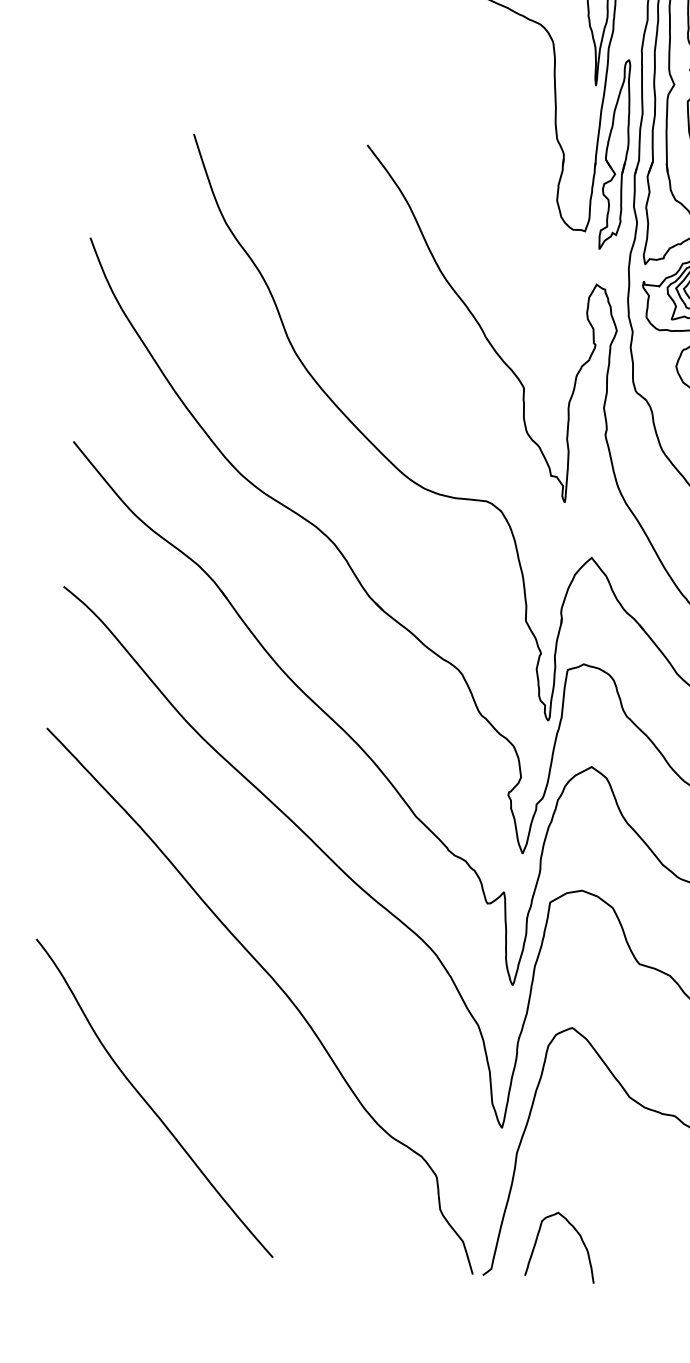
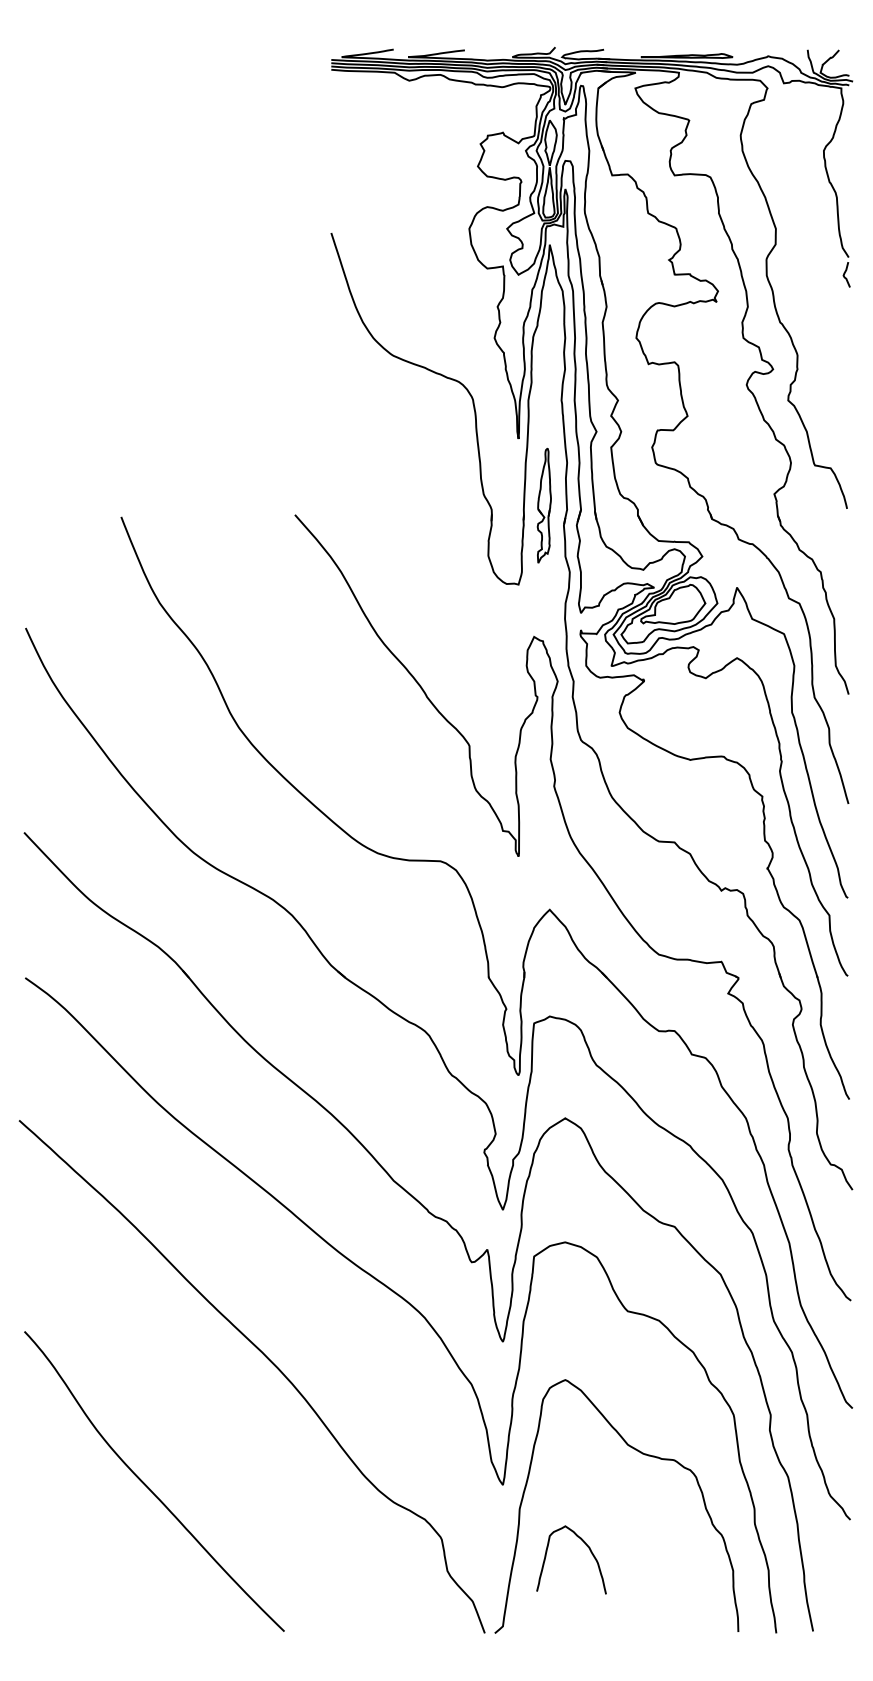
part: (616, 154) -> (544, 505), size x0.6
curve: (578, 1235) -> (587, 1547), moved

